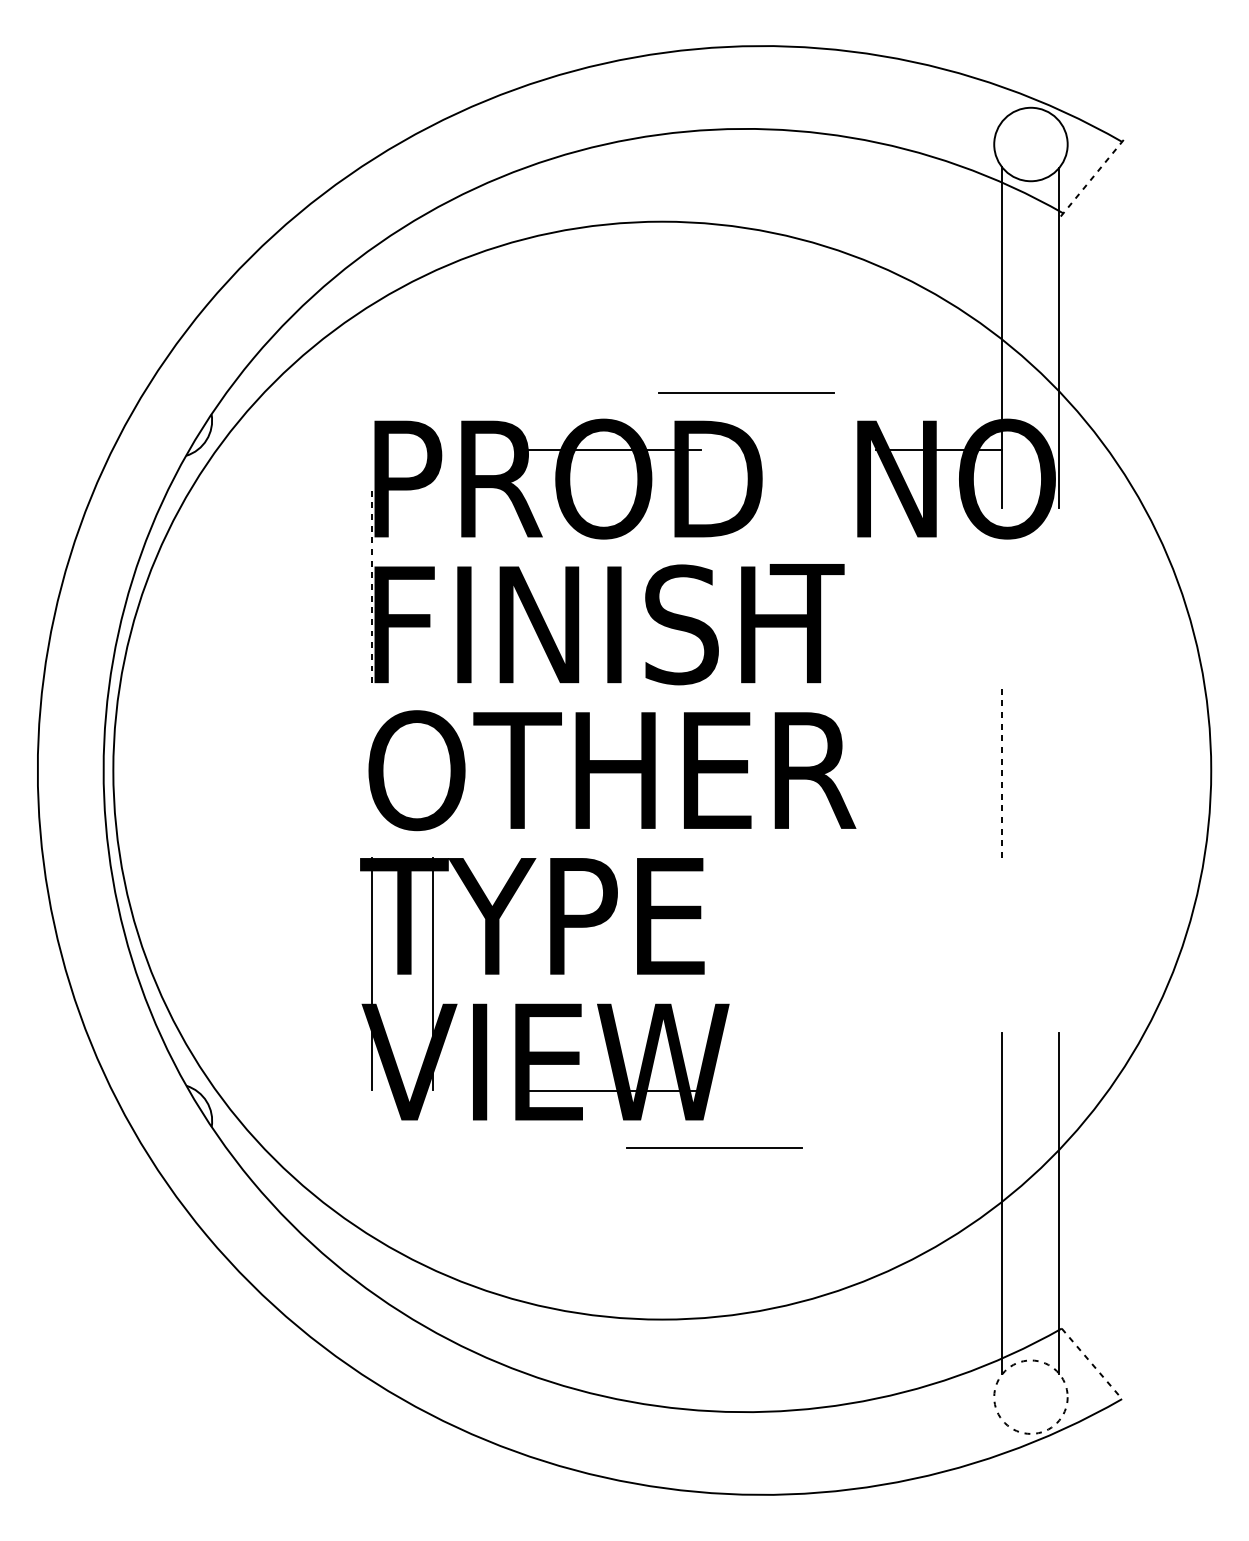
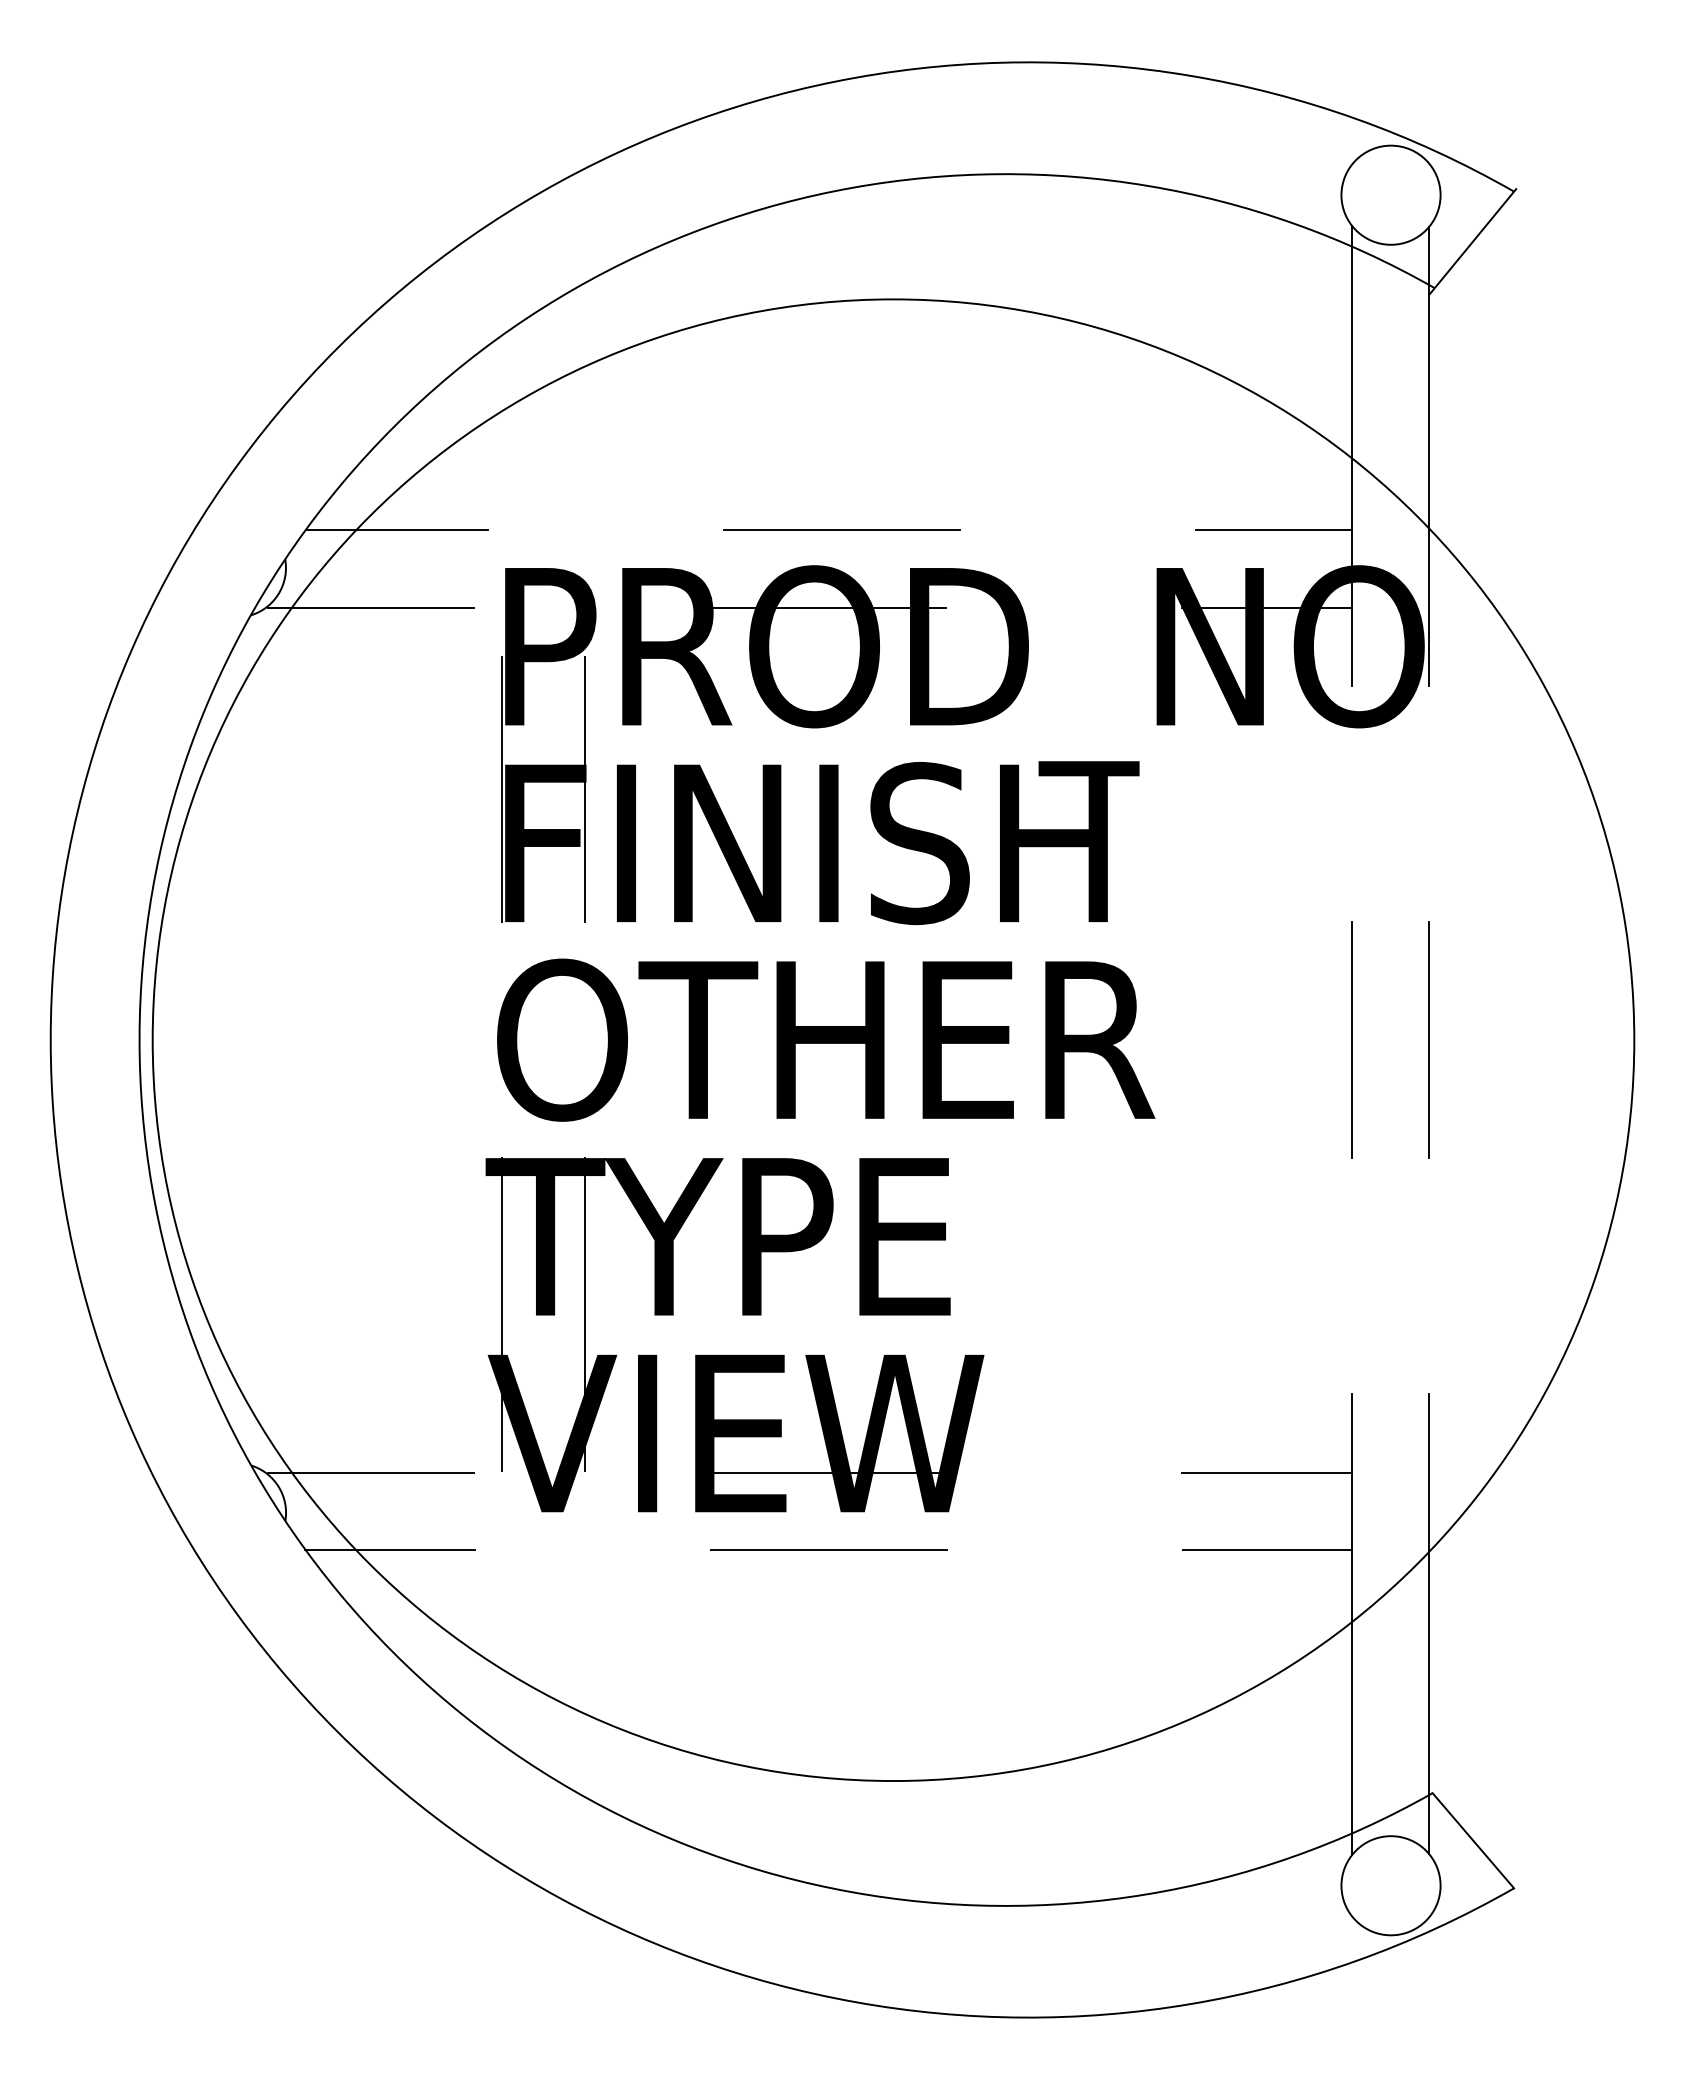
line: (1091, 179) -> (1472, 242), dashed -> solid
line: (294, 392) -> (396, 529), added
line: (746, 392) -> (841, 529), moved
line: (944, 392) -> (1274, 529), added
line: (274, 450) -> (370, 607), added
line: (371, 584) -> (501, 789), dashed -> solid
line: (433, 584) -> (584, 789), added
line: (1002, 770) -> (1352, 1039), dashed -> solid
line: (1059, 770) -> (1429, 1039), added
line: (274, 1090) -> (370, 1472), added
line: (939, 1090) -> (1267, 1472), added
line: (289, 1148) -> (390, 1549), added
line: (714, 1148) -> (828, 1549), moved
line: (939, 1148) -> (1267, 1549), added
line: (1092, 1363) -> (1473, 1840), dashed -> solid
circle: (1030, 1397) -> (1390, 1885), dashed -> solid

